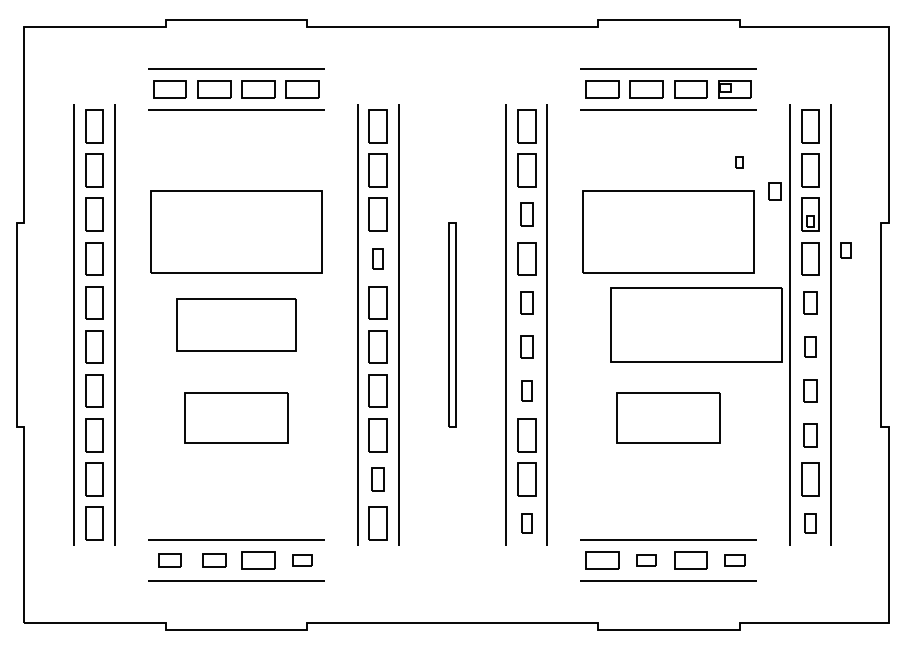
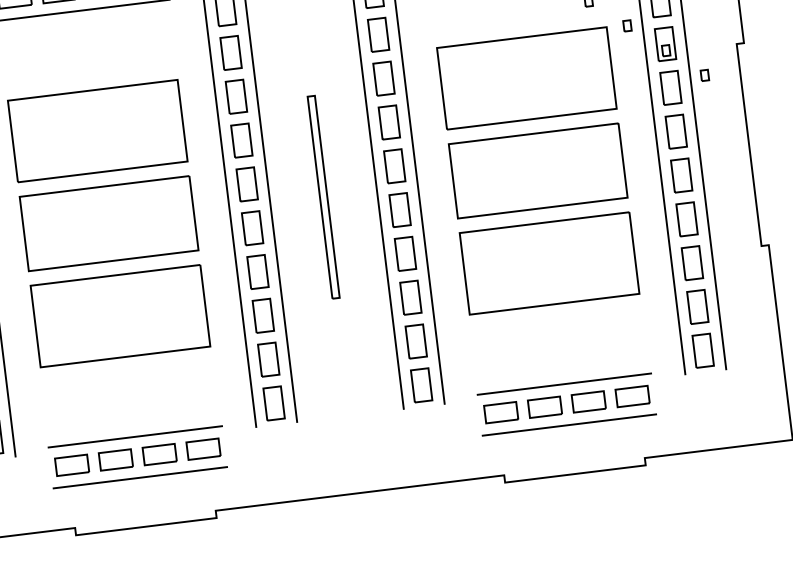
part: (774, 191) -> (626, 25), size x0.62
part: (526, 214) -> (383, 78), size x1.43
part: (845, 250) -> (704, 75), size x0.71
part: (377, 258) -> (241, 140), size x1.67
part: (526, 302) -> (394, 165), size x1.43
part: (810, 302) -> (676, 131), size x1.43
part: (236, 324) -> (109, 223), size x1.43
part: (696, 324) -> (537, 170), moved
part: (526, 346) -> (399, 209), size x1.43
part: (810, 346) -> (681, 175), size x1.67
part: (526, 390) -> (405, 253), size x1.67
part: (810, 390) -> (686, 218), size x1.43
part: (236, 417) -> (120, 315), size x1.67
part: (668, 417) -> (549, 262), size x1.67
part: (810, 435) -> (692, 263), size x1.43
part: (377, 479) -> (268, 359), size x1.43
part: (526, 523) -> (421, 385), size x1.67
part: (810, 523) -> (703, 350), size x1.67
part: (169, 560) -> (71, 465), size x1.43
part: (214, 560) -> (116, 460), size x1.43
part: (302, 560) -> (203, 449), size x1.67
part: (646, 560) -> (544, 407), size x1.67
part: (734, 560) -> (632, 396), size x1.67

